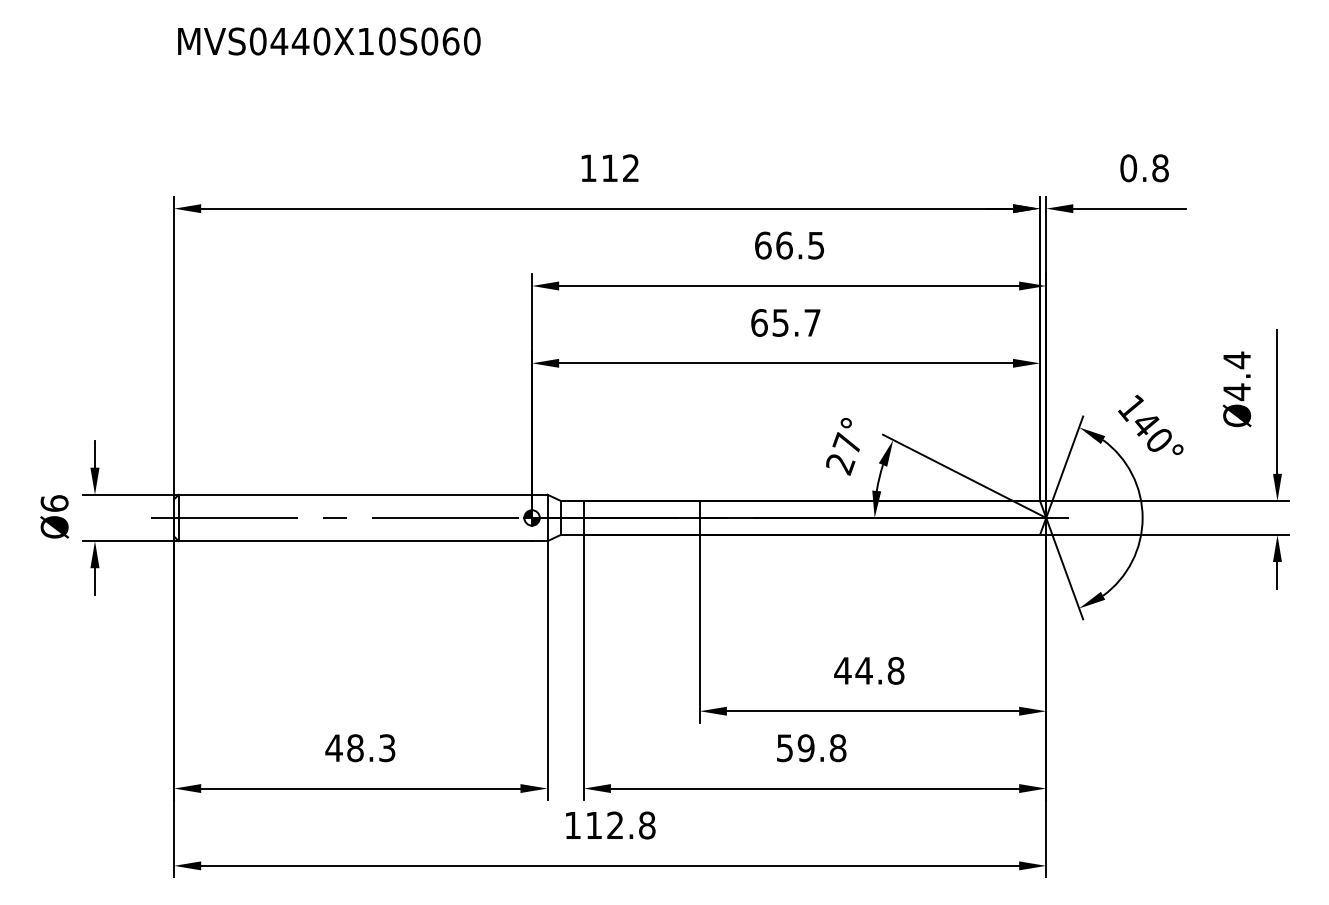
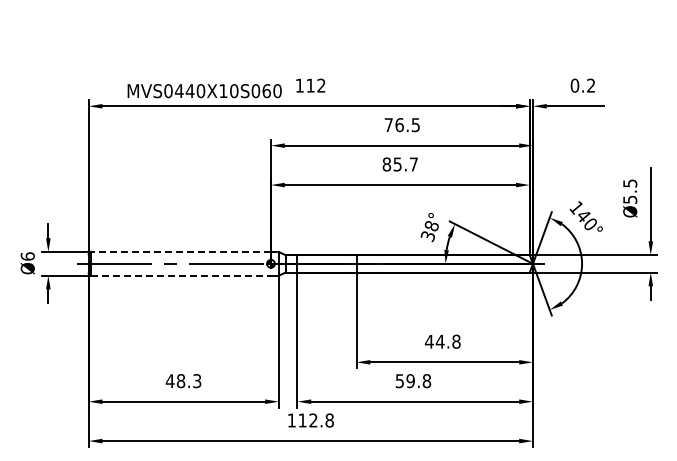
text: (328, 42) -> (204, 91), moved
text: (1161, 167) -> (591, 85), 0.8 -> 0.2
text: (762, 246) -> (388, 125), 66.5 -> 76.5
text: (758, 322) -> (386, 164), 65.7 -> 85.7
text: (1237, 375) -> (630, 191), Ø4.4 -> Ø5.5
text: (843, 454) -> (429, 231), 27° -> 38°
line: (354, 495) -> (180, 252), solid -> dashed
line: (356, 540) -> (181, 275), solid -> dashed

